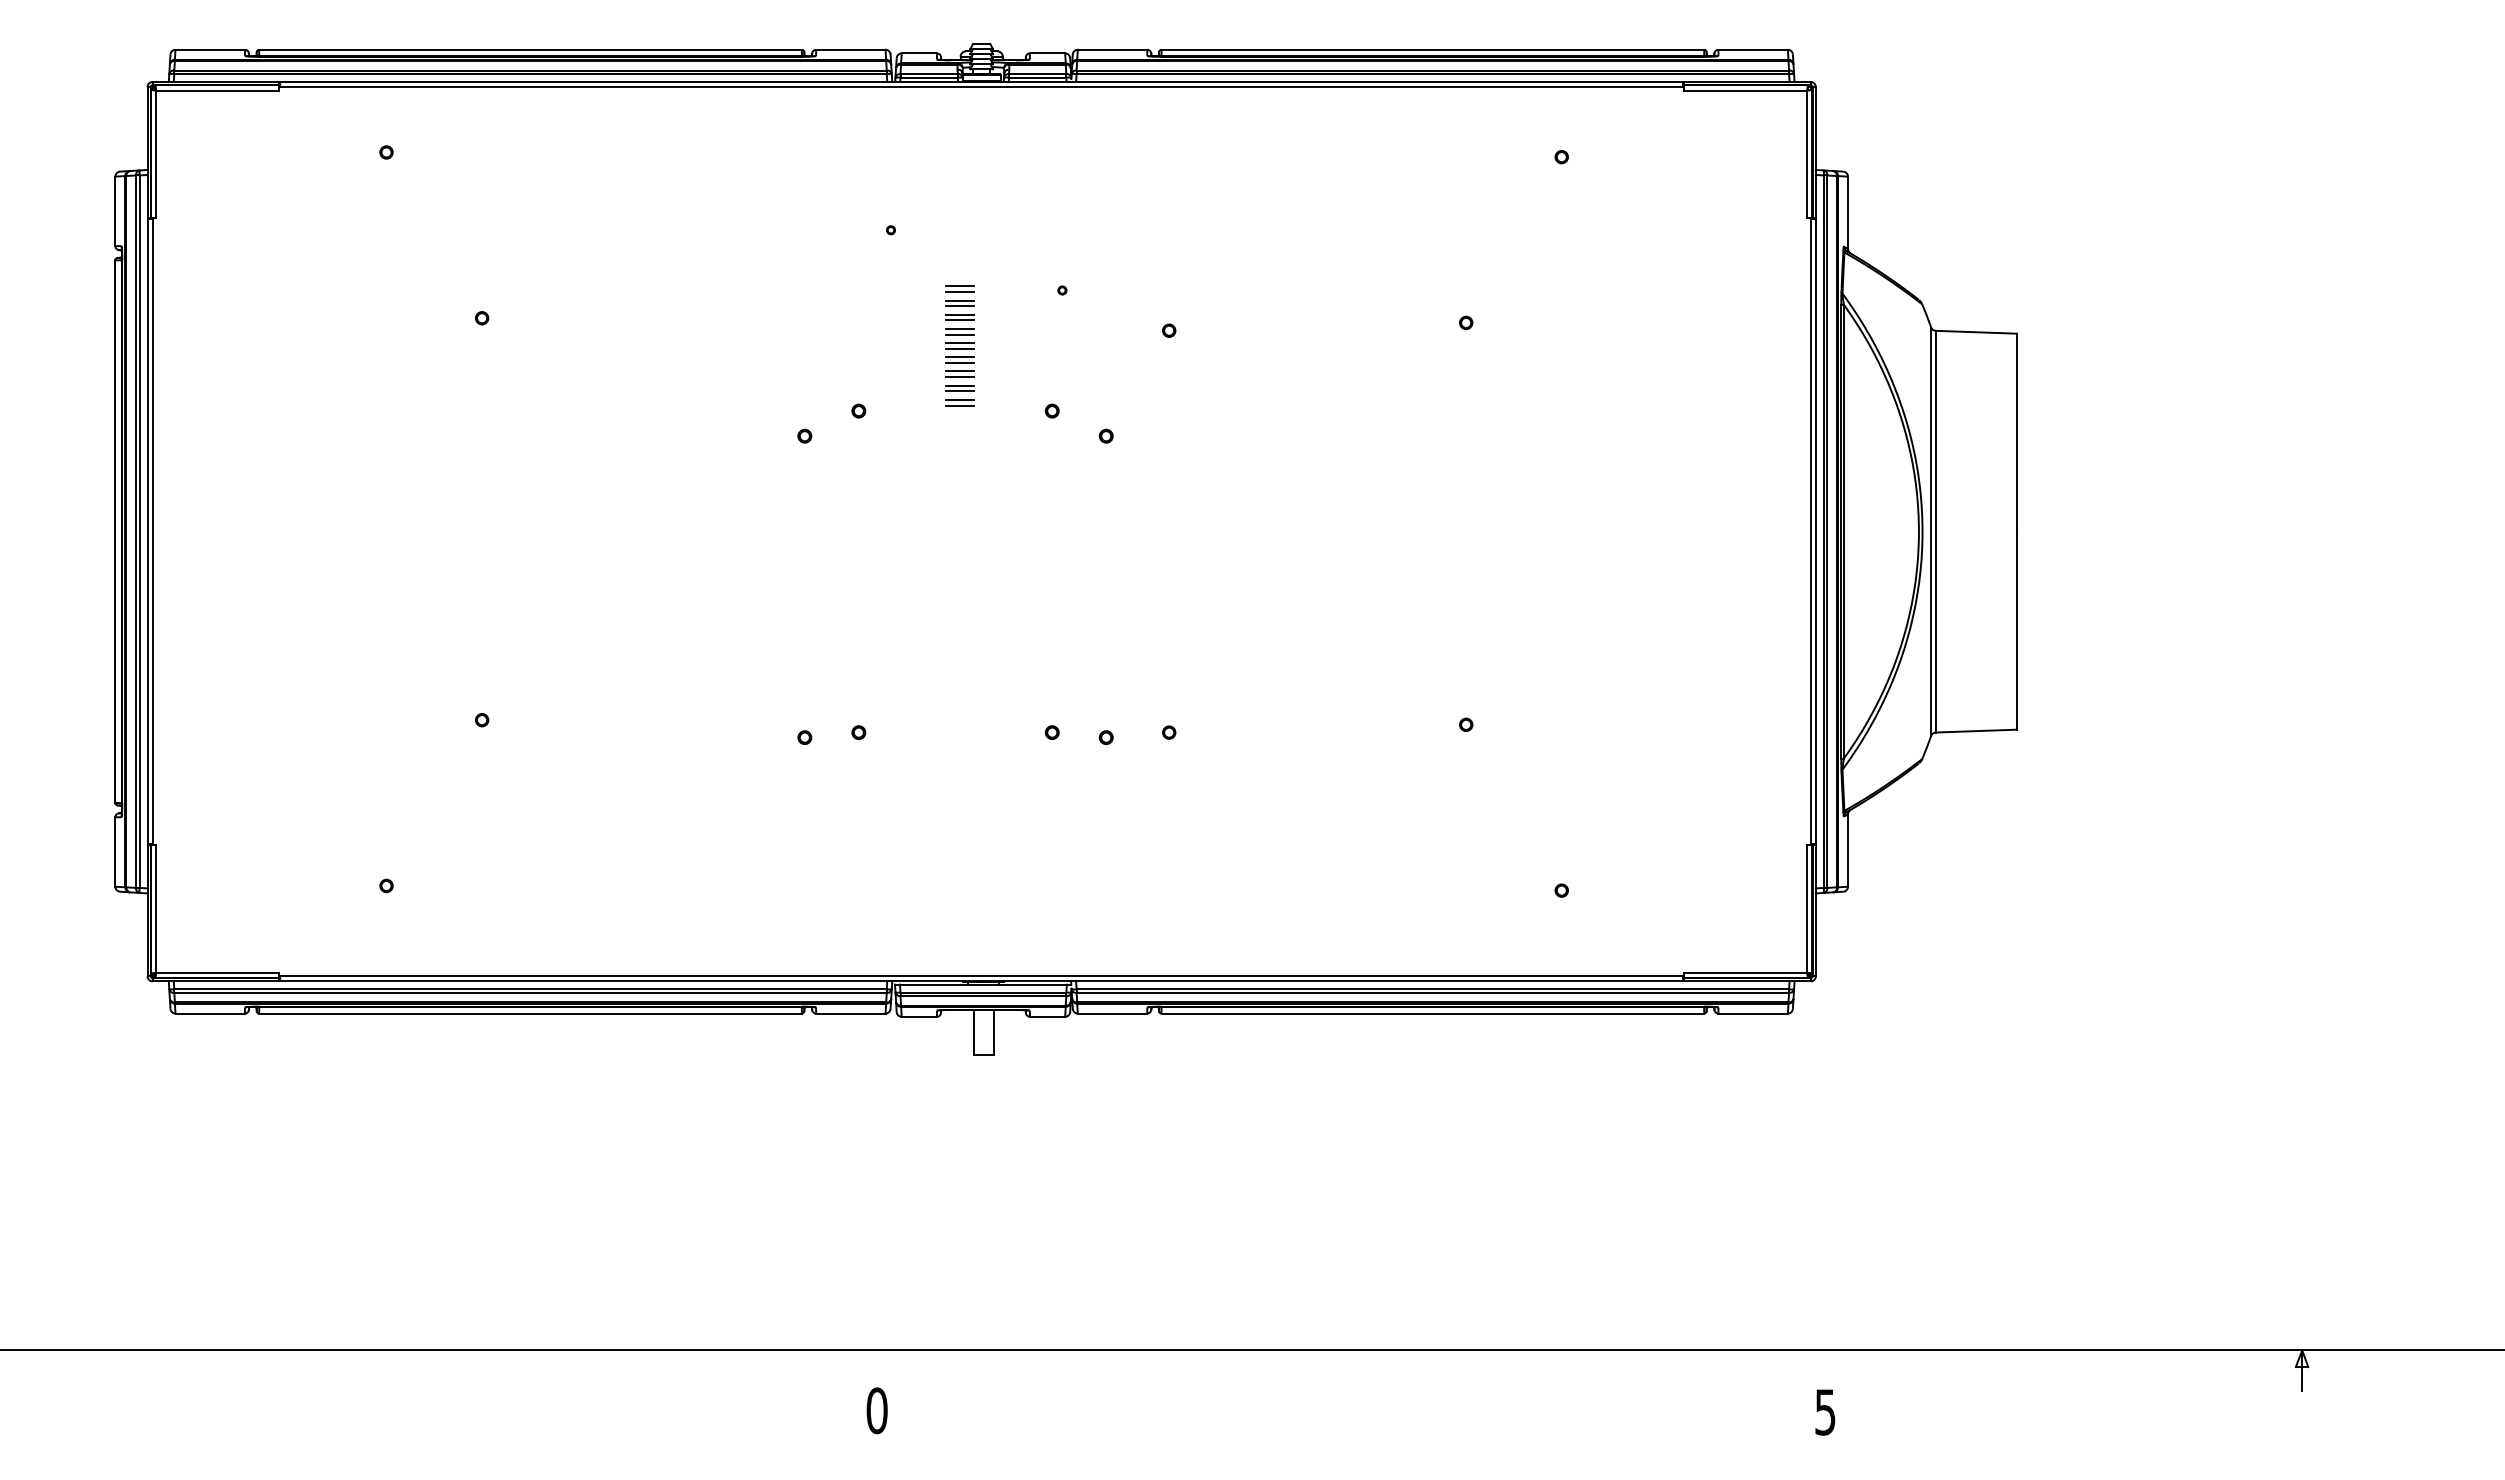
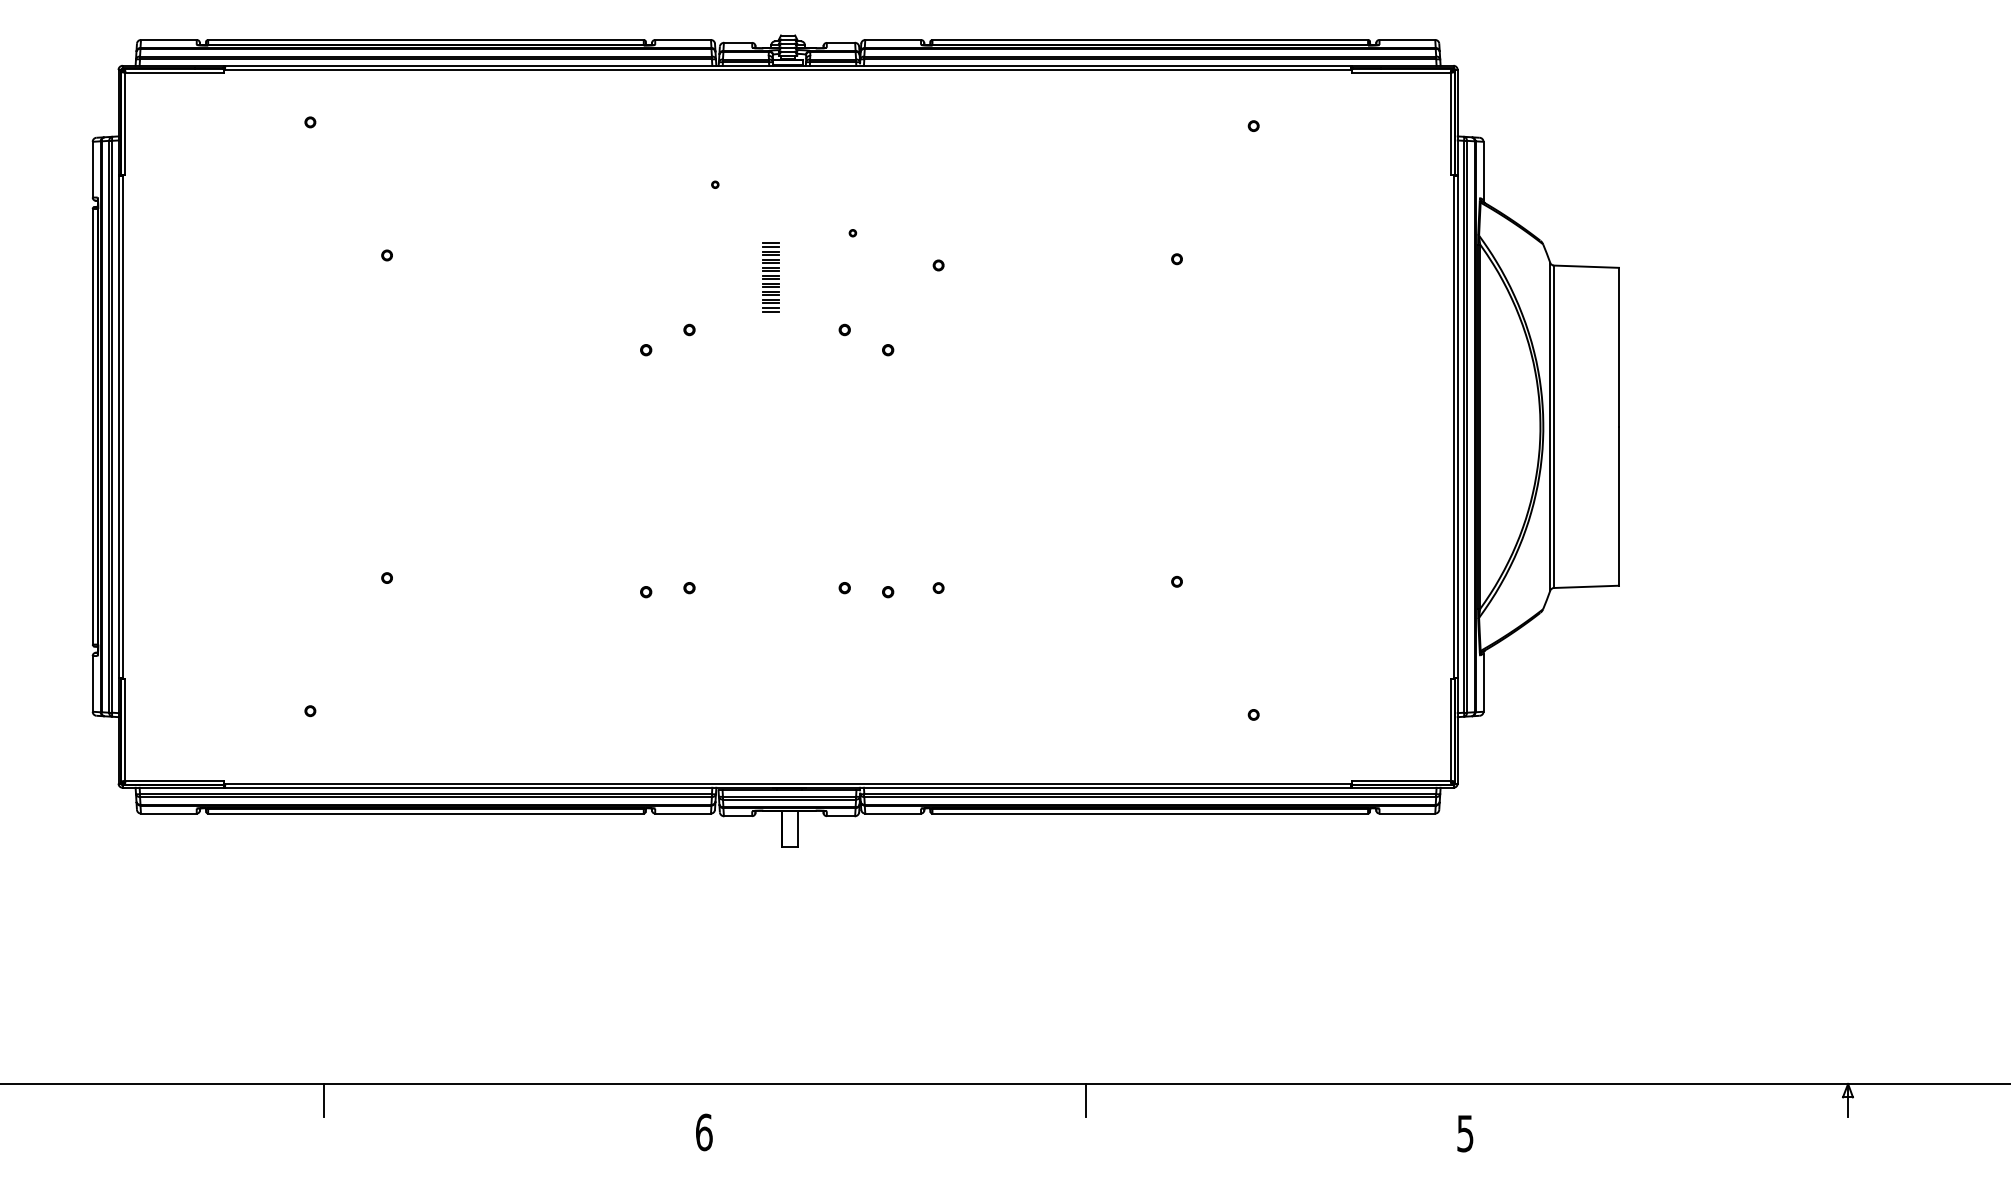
part: (959, 345) -> (770, 277), size x0.71
line: (403, 1370) -> (324, 1100), added
line: (1352, 1370) -> (1085, 1100), added
text: (876, 1410) -> (703, 1132), 0 -> 6

